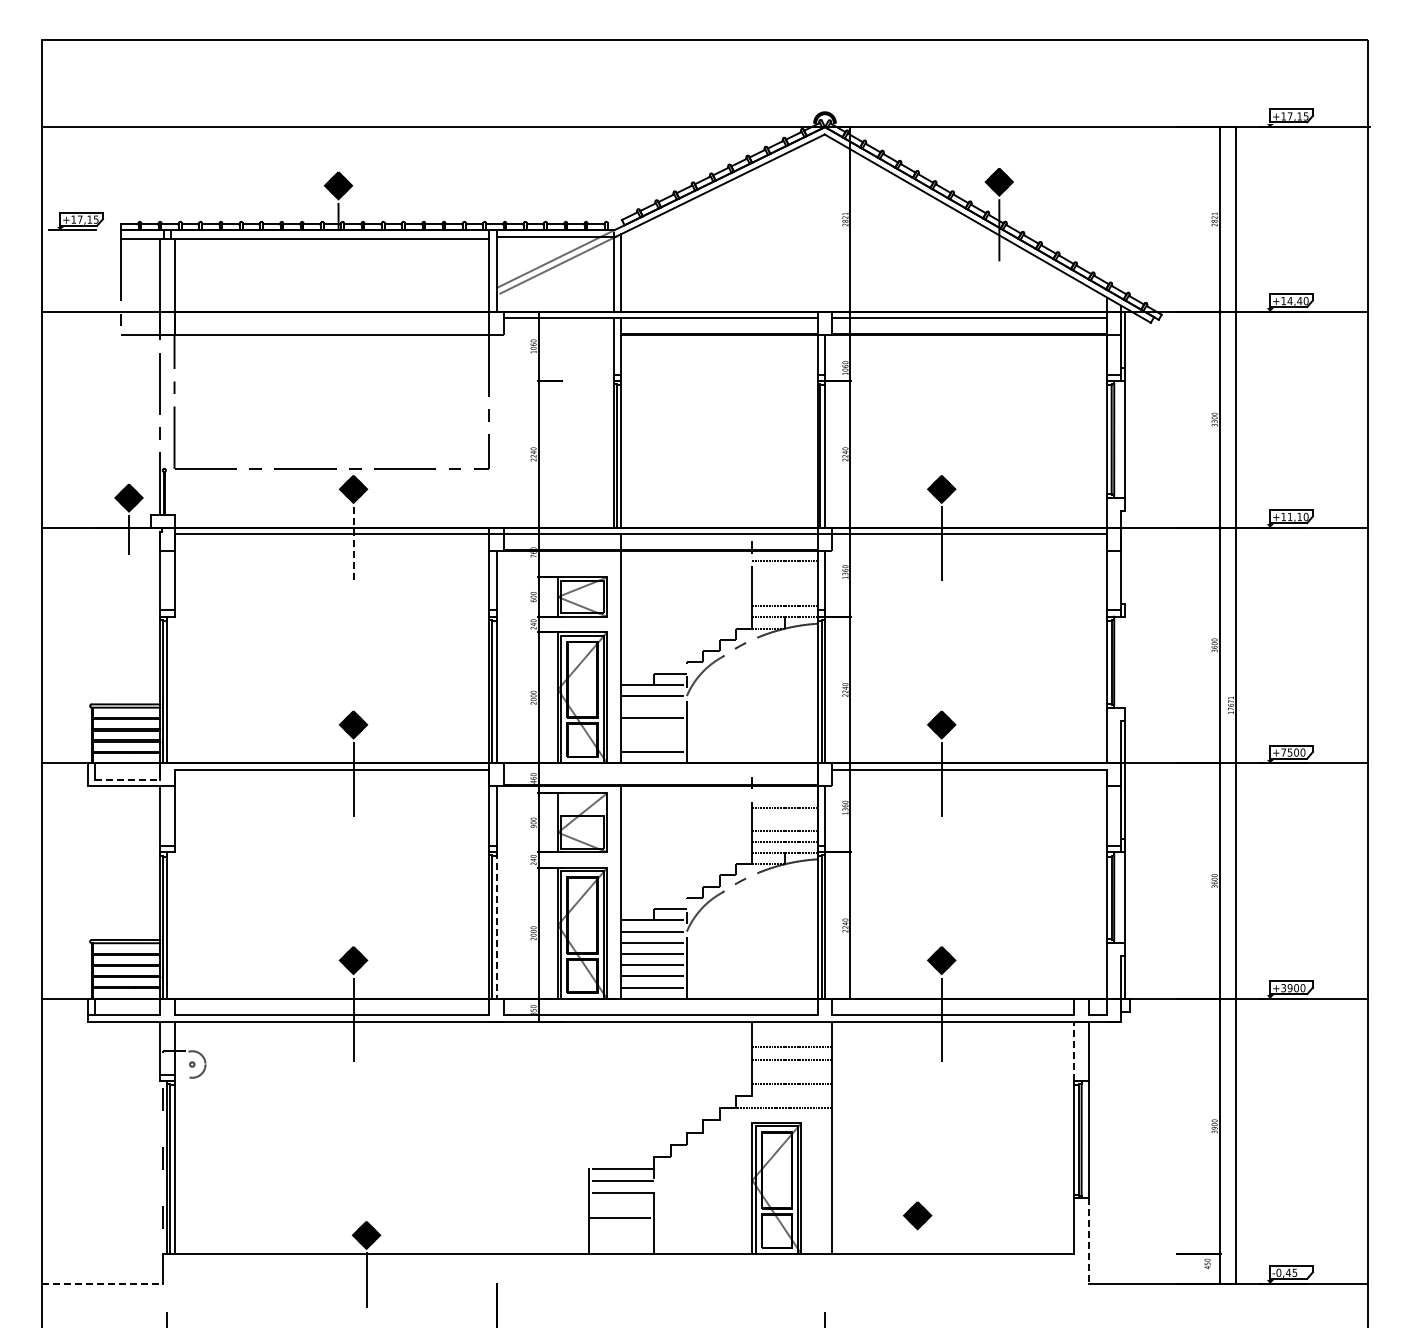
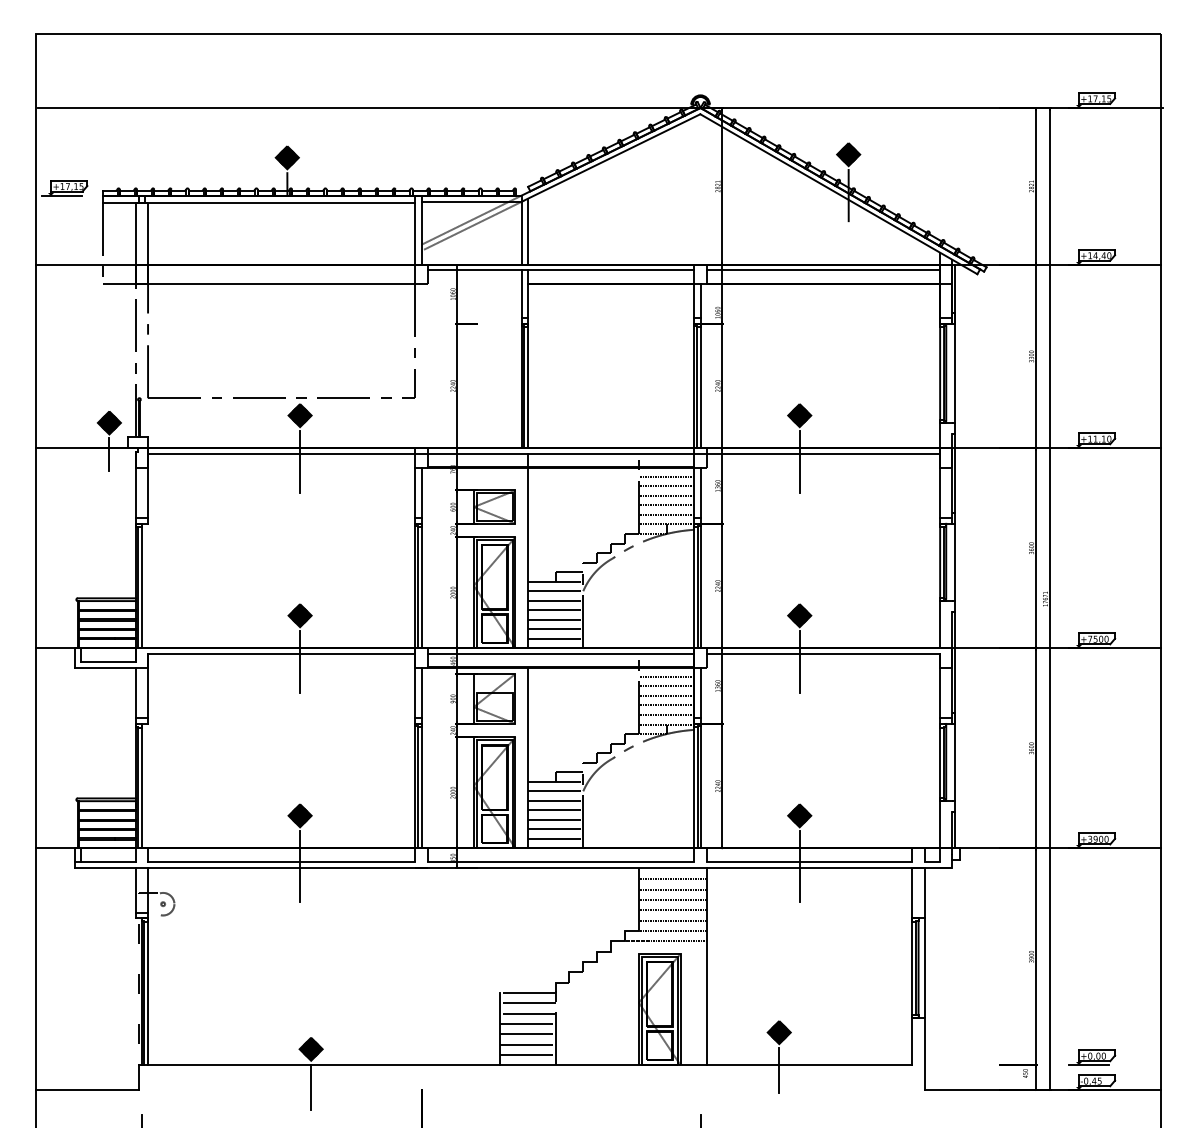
line: (353, 543) -> (300, 461), dashed -> solid
line: (1124, 557) -> (954, 473), added
line: (784, 572) -> (666, 486), added
line: (784, 583) -> (666, 495), added
line: (784, 595) -> (666, 505), added
line: (1124, 661) -> (954, 561), added
line: (653, 707) -> (554, 600), added
line: (653, 729) -> (554, 619), added
line: (653, 740) -> (554, 628), added
line: (660, 769) -> (560, 653), added
line: (128, 779) -> (108, 662), dashed -> solid
line: (784, 796) -> (666, 676), added
line: (784, 819) -> (666, 696), added
line: (496, 926) -> (421, 786), dashed -> solid
line: (792, 1035) -> (672, 879), added
line: (1074, 1051) -> (912, 893), dashed -> solid
line: (792, 1071) -> (672, 910), added
line: (792, 1096) -> (672, 931), added
line: (621, 1205) -> (527, 1023), added
line: (621, 1229) -> (527, 1044), added
line: (1088, 1240) -> (924, 1053), dashed -> solid
line: (621, 1241) -> (527, 1054), added
part: (1285, 1244) -> (1091, 1057), added
line: (917, 1260) -> (779, 1070), added
line: (102, 1283) -> (86, 1090), dashed -> solid

